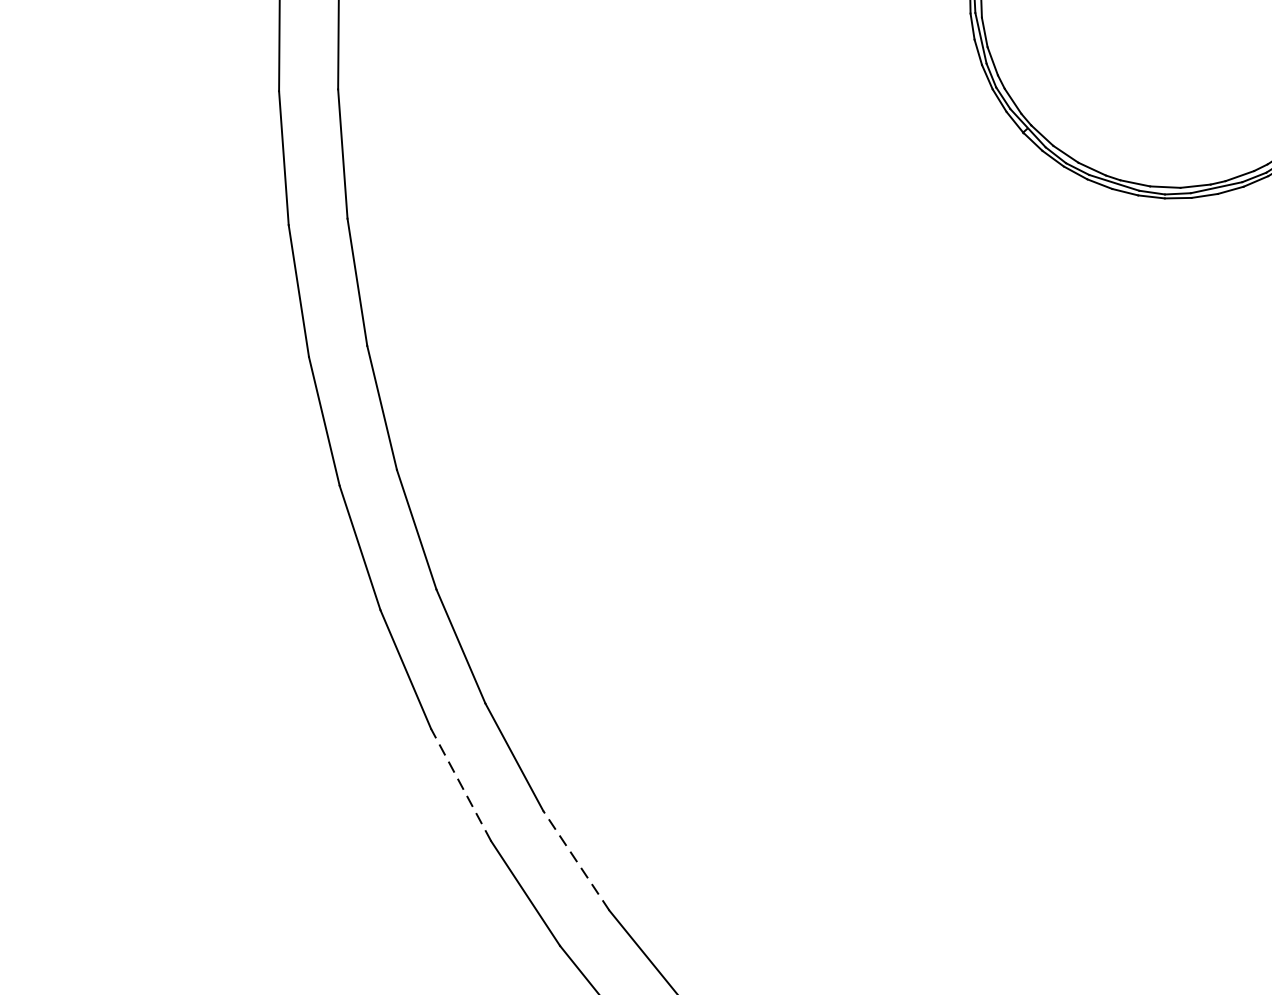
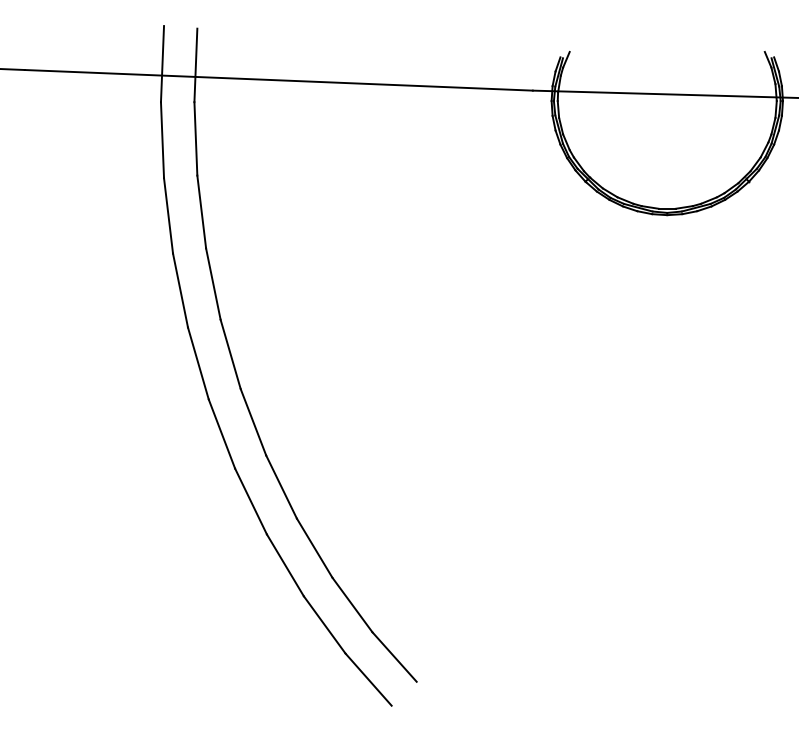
line: (461, 783) -> (285, 564), dashed -> solid
line: (576, 861) -> (352, 605), dashed -> solid

